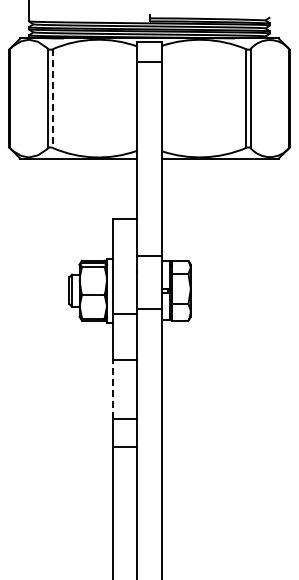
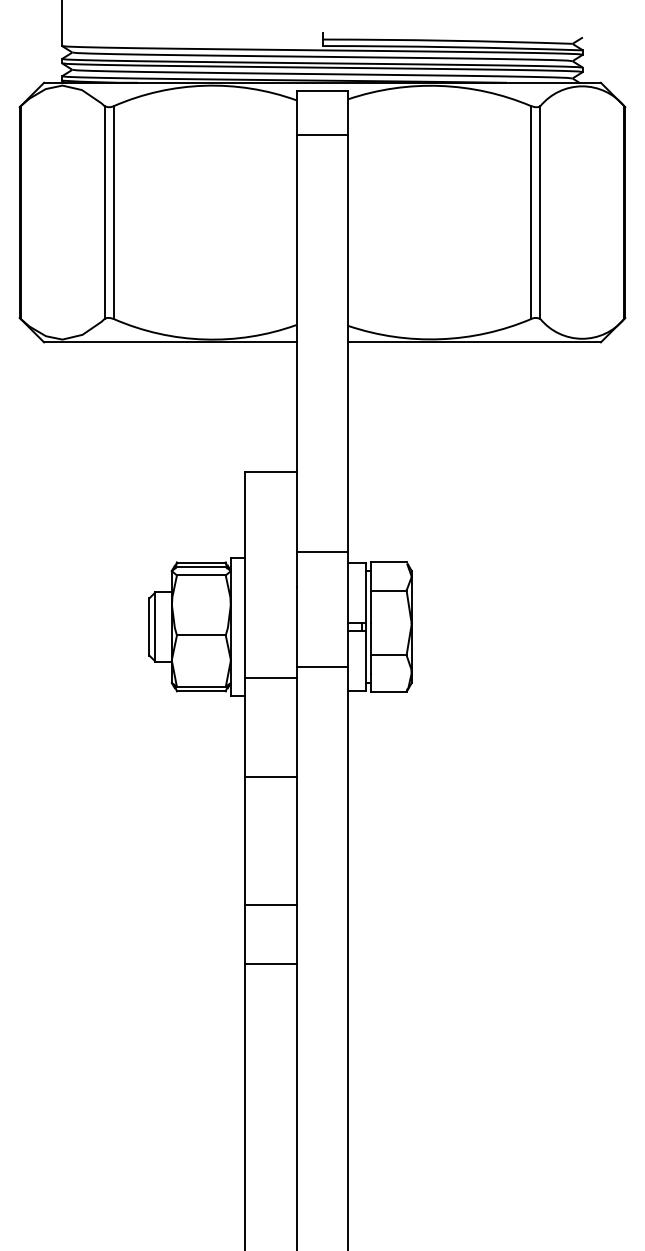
line: (52, 99) -> (113, 214), dashed -> solid
line: (113, 389) -> (244, 840), dashed -> solid

